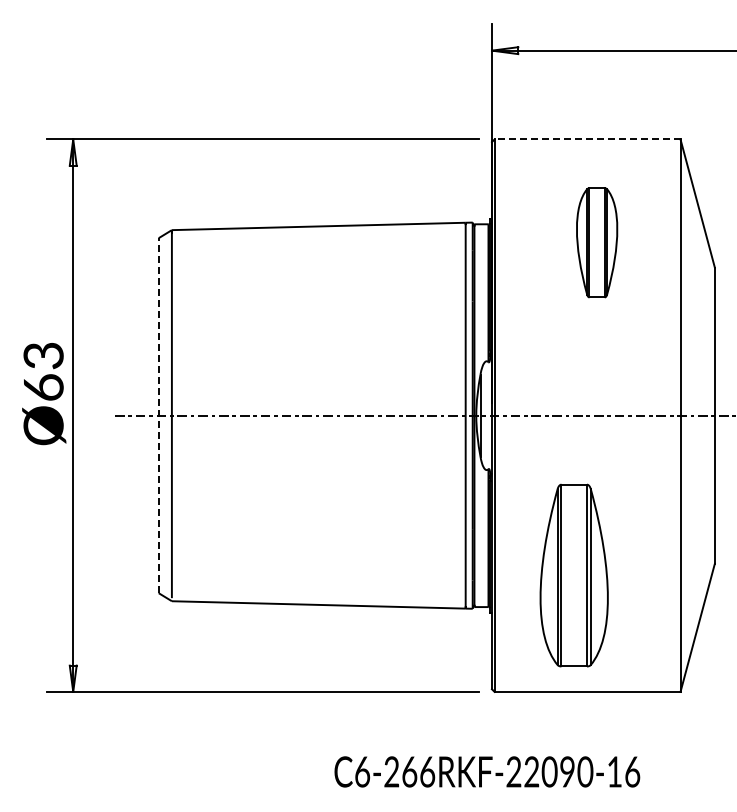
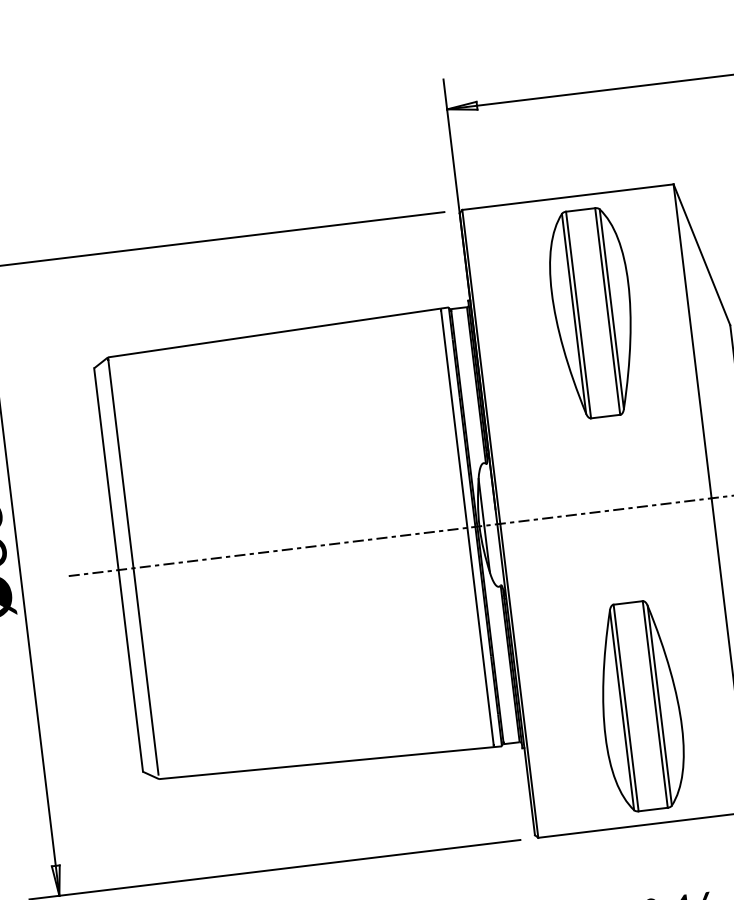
line: (587, 139) -> (567, 197), dashed -> solid
part: (596, 242) -> (592, 313), size x1.67
line: (158, 415) -> (118, 569), dashed -> solid
part: (573, 575) -> (639, 706), moved

